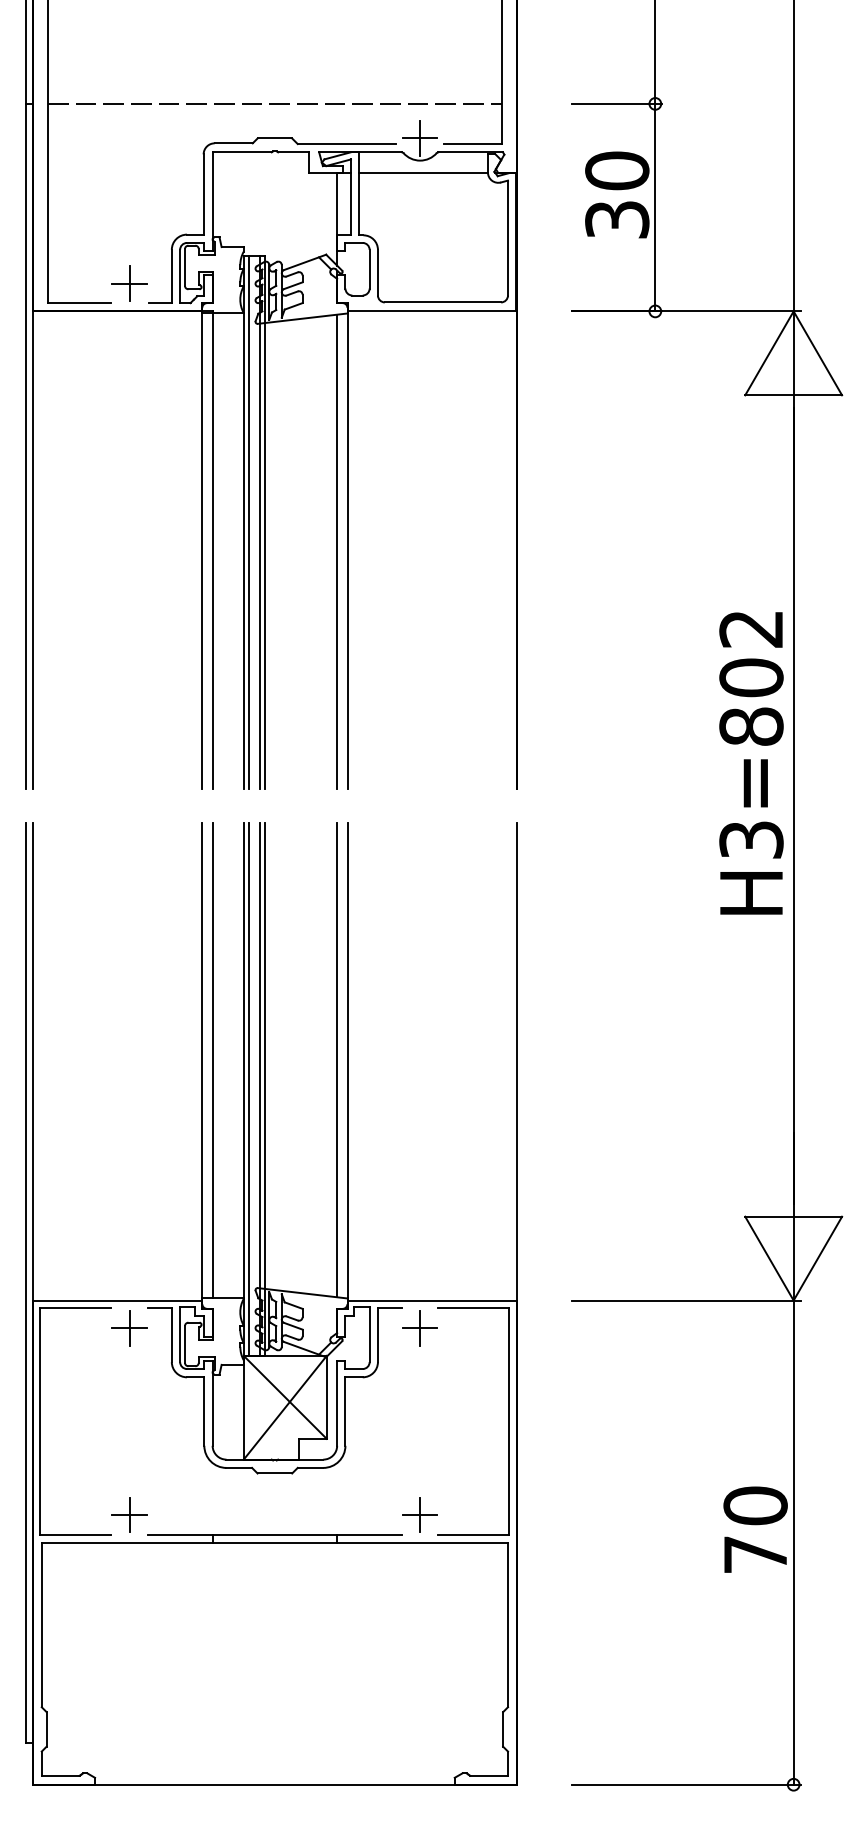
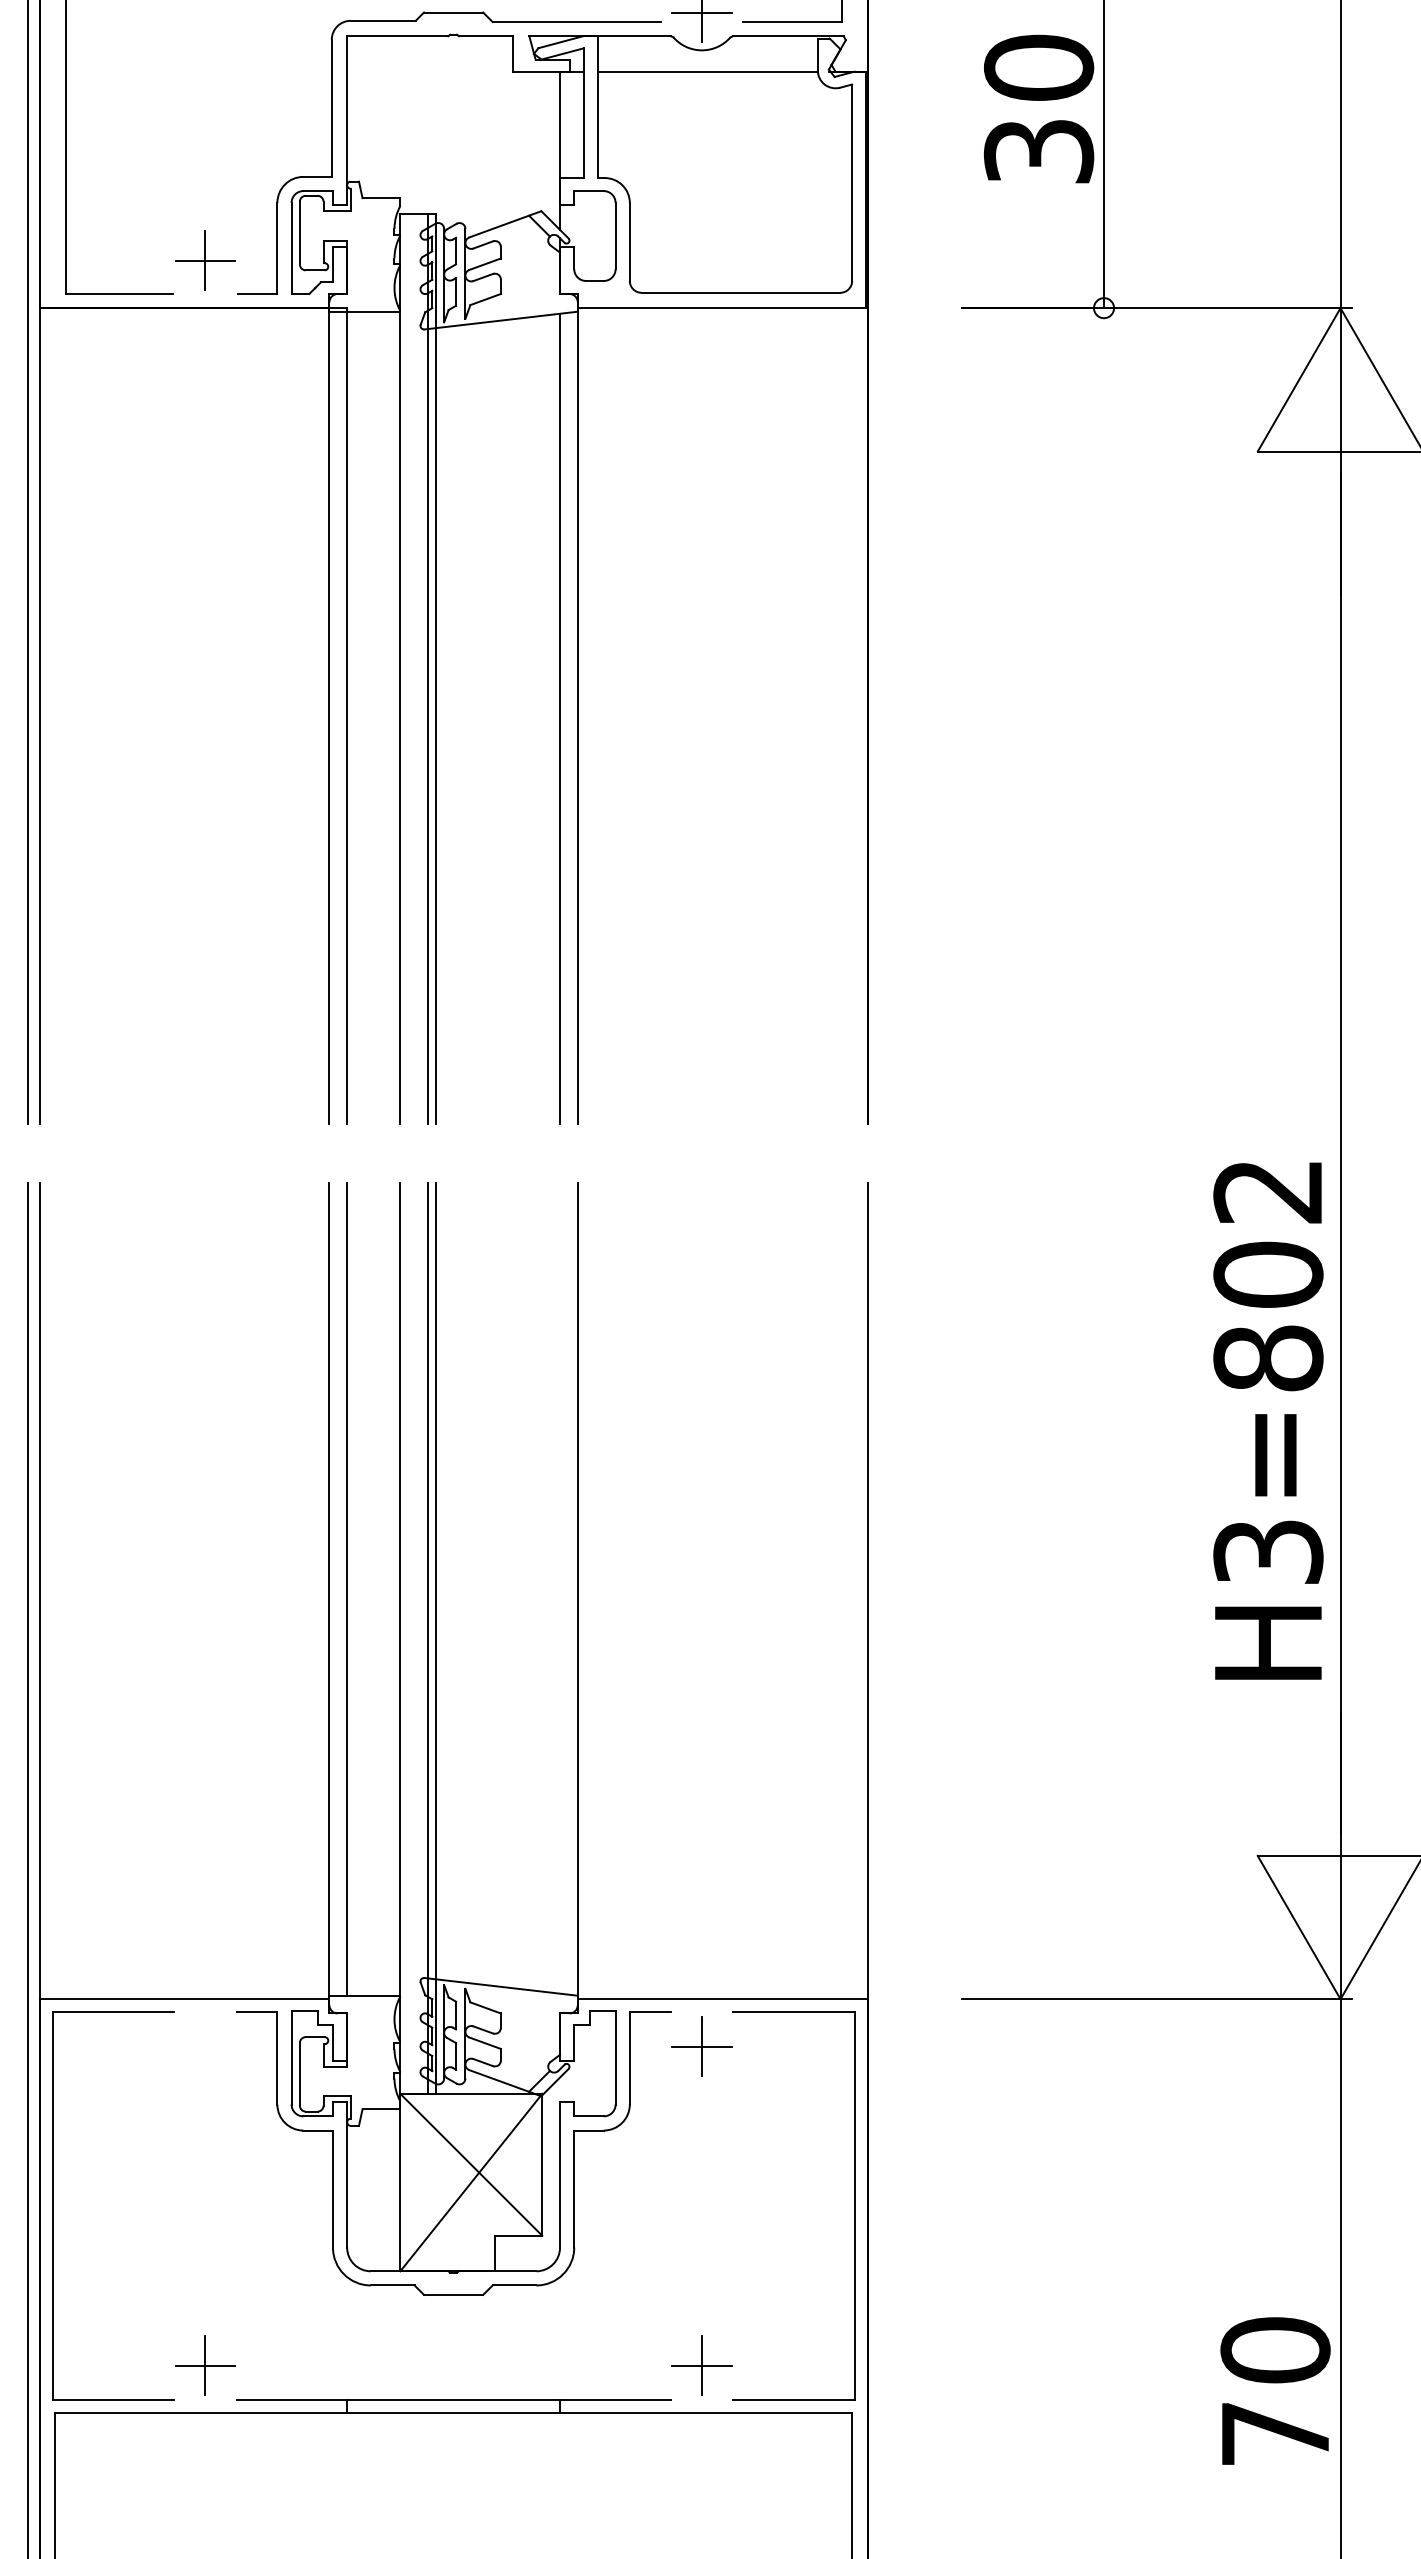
line: (248, 522) -> (408, 669), removed
text: (751, 763) -> (1268, 1421), moved
line: (337, 1060) -> (560, 1588), removed
line: (248, 1089) -> (408, 1638), removed
part: (129, 1328) -> (205, 2047), removed

